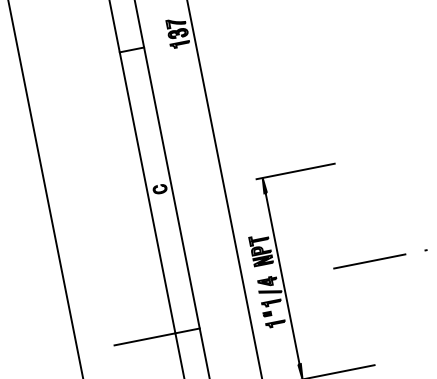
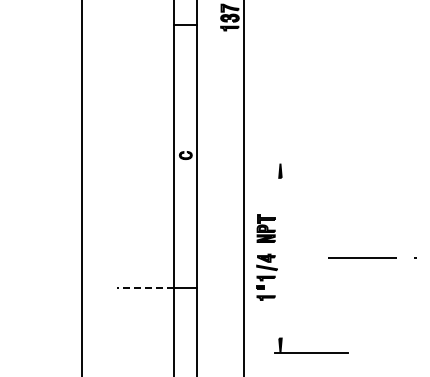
line: (295, 171) -> (311, 163), removed
line: (282, 277) -> (280, 257), removed
line: (145, 339) -> (145, 288), solid -> dashed

